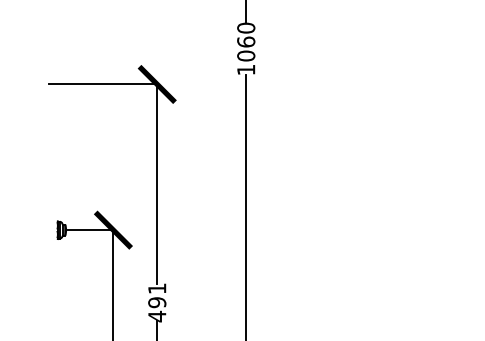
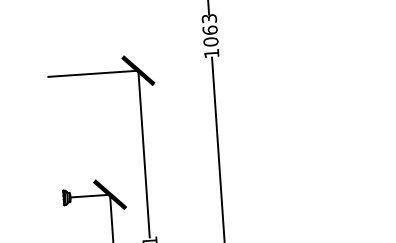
text: (246, 27) -> (209, 18), 1060 -> 1063

